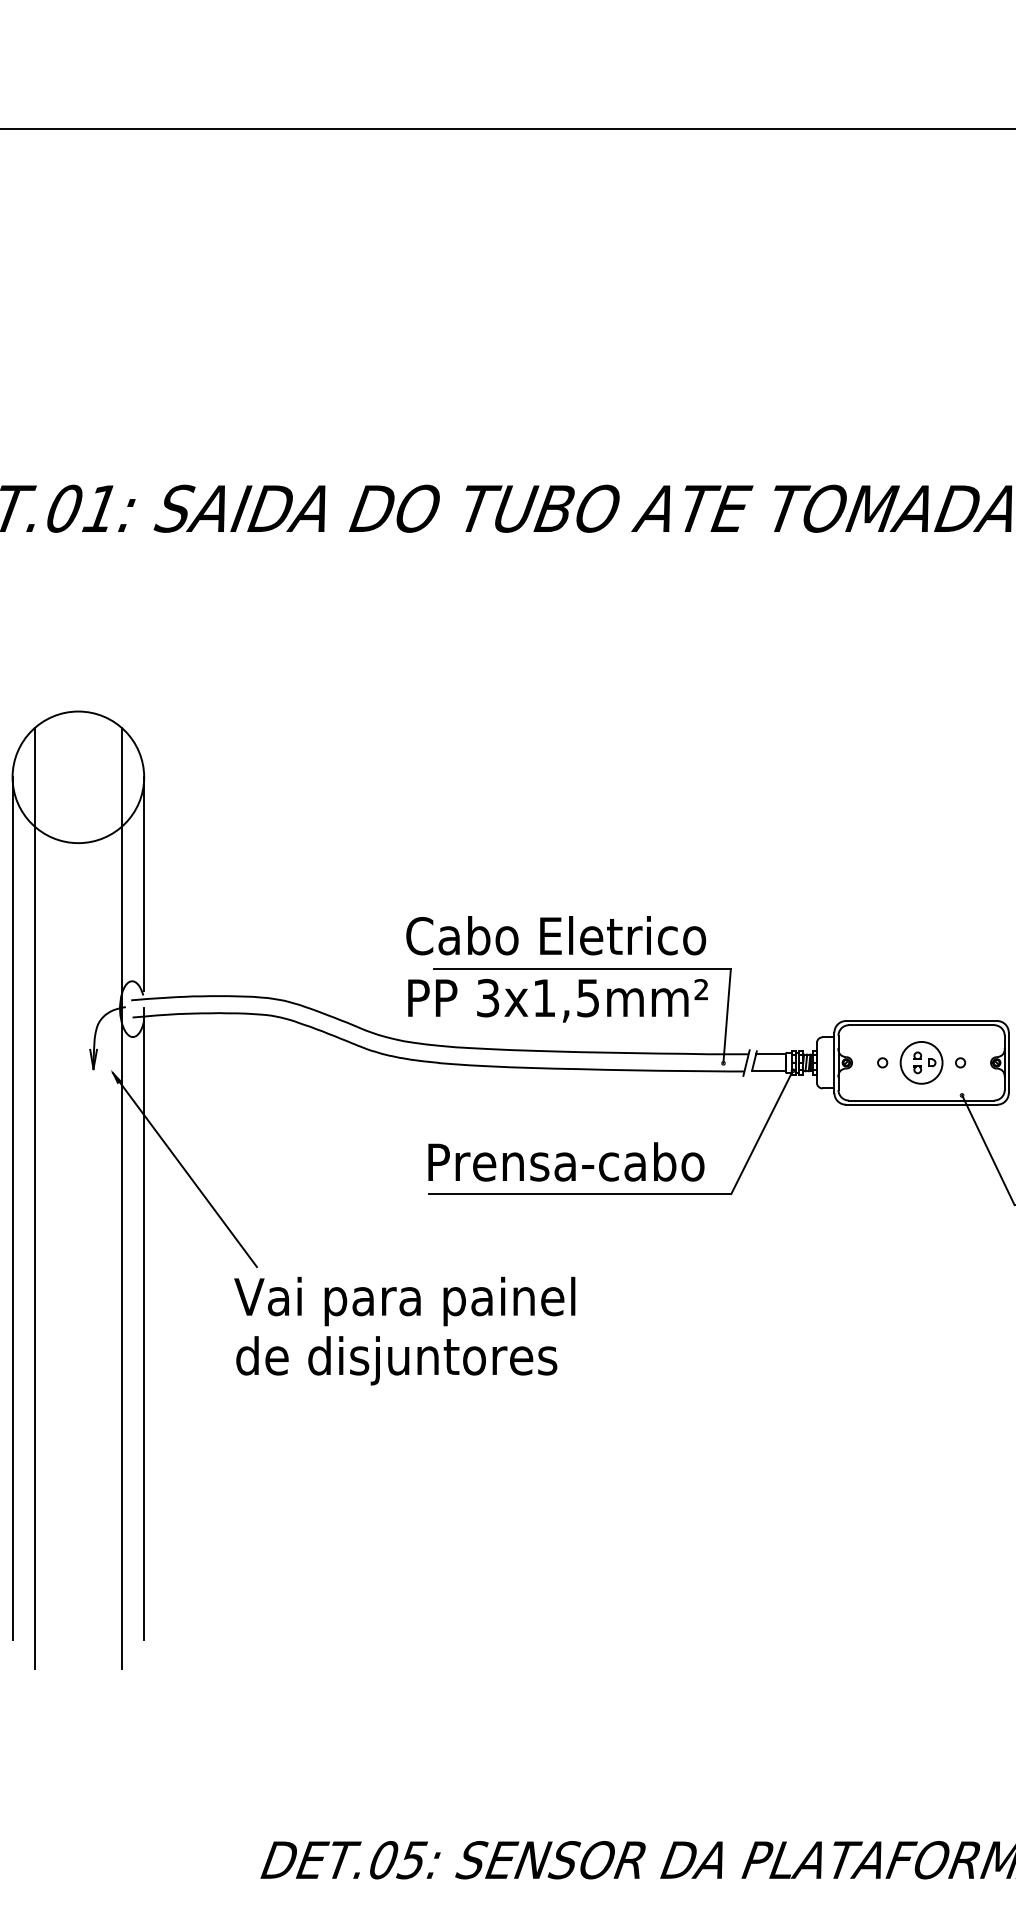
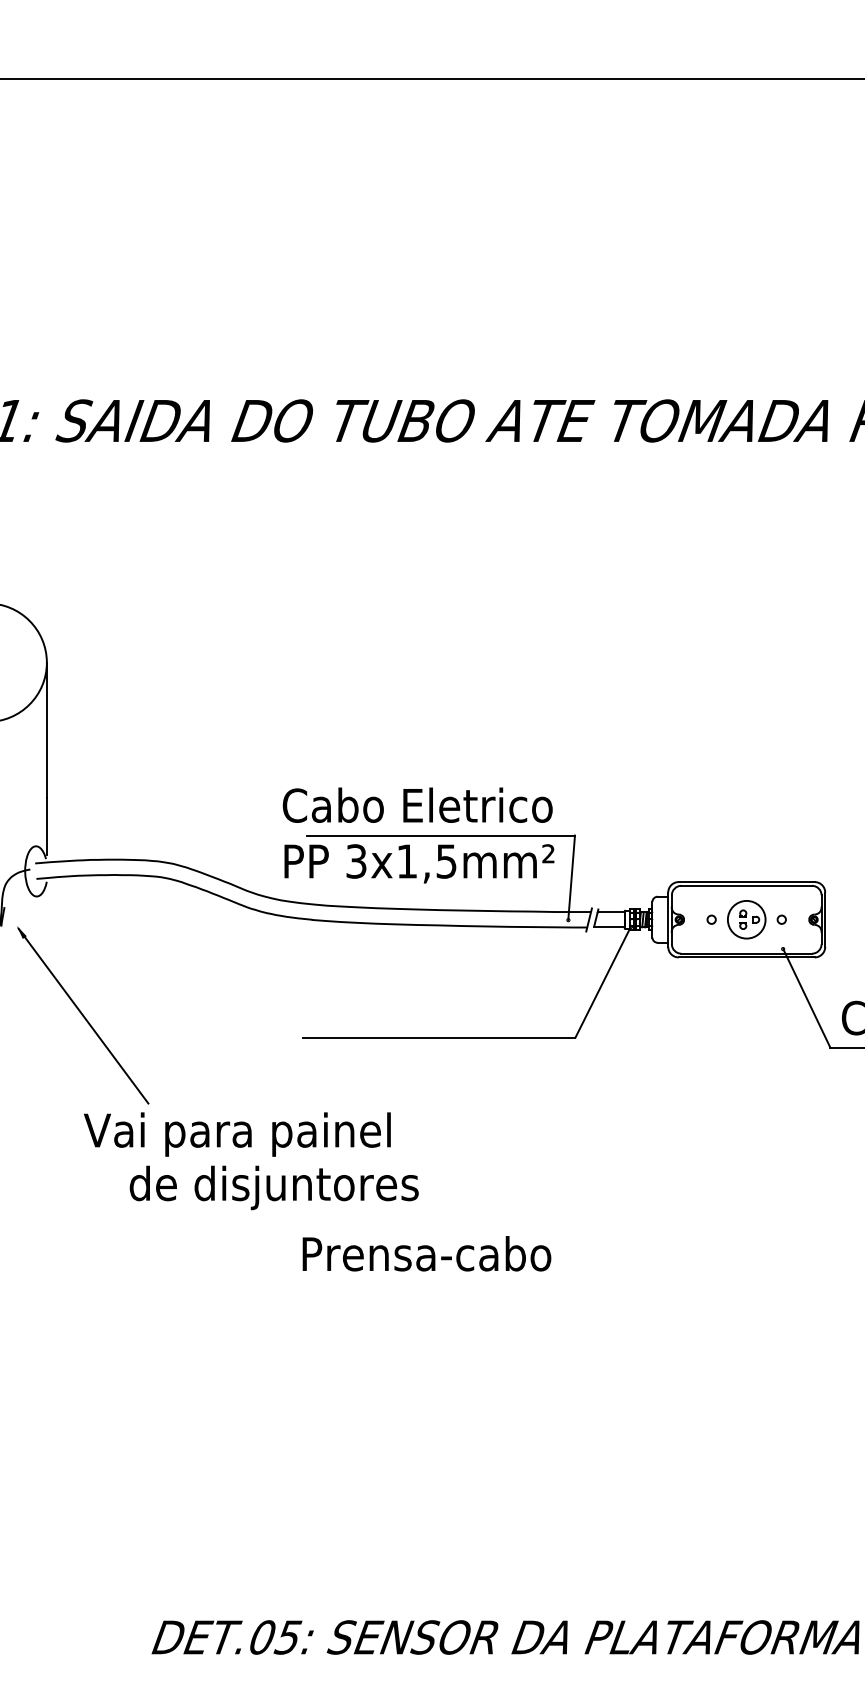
text: (566, 1161) -> (427, 1253), moved
line: (121, 1197) -> (26, 1040), removed
text: (404, 1301) -> (237, 1134), moved
line: (143, 1323) -> (46, 1154), removed

